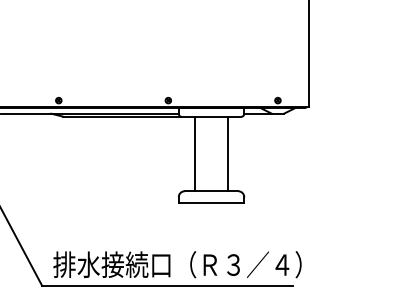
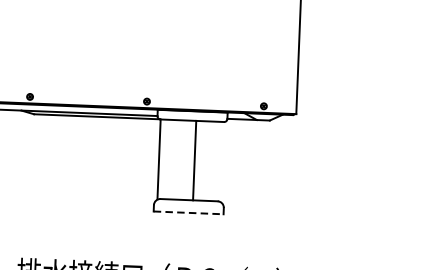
line: (194, 153) -> (158, 158), moved
line: (228, 153) -> (195, 160), moved
line: (211, 203) -> (188, 213), solid -> dashed

